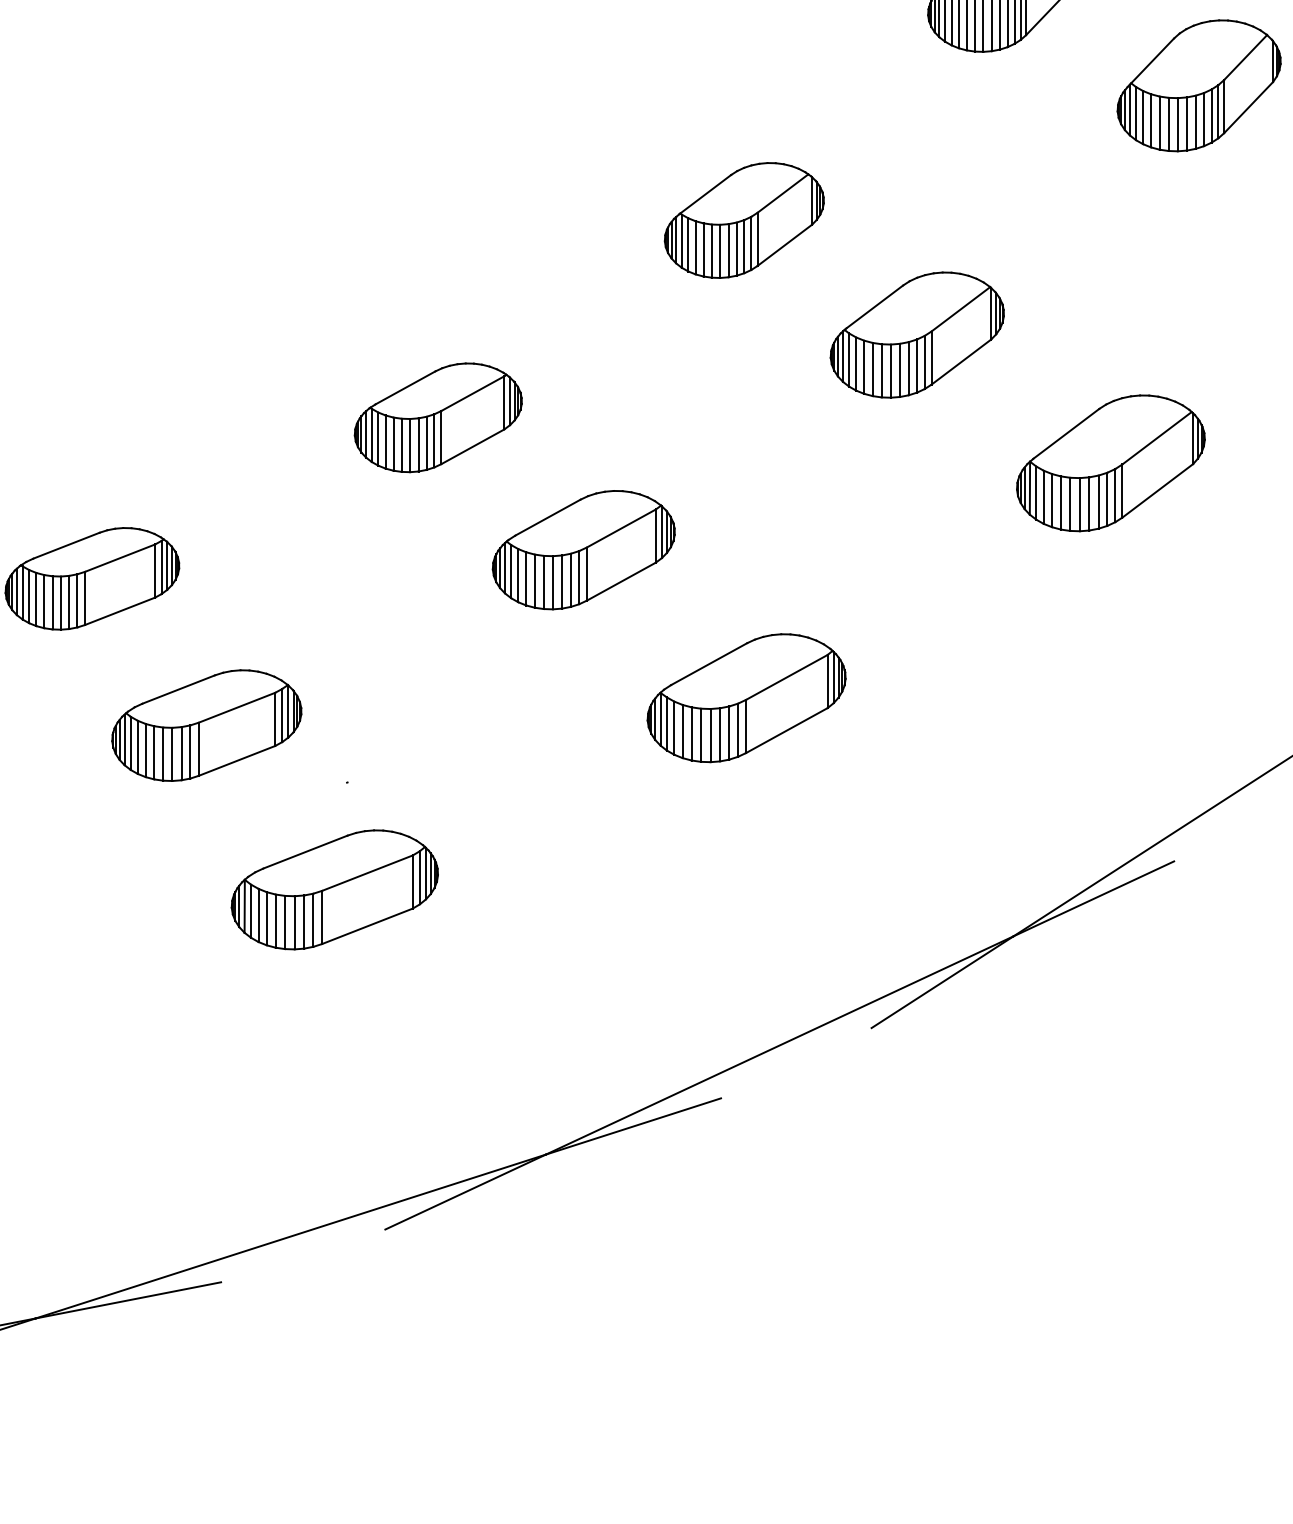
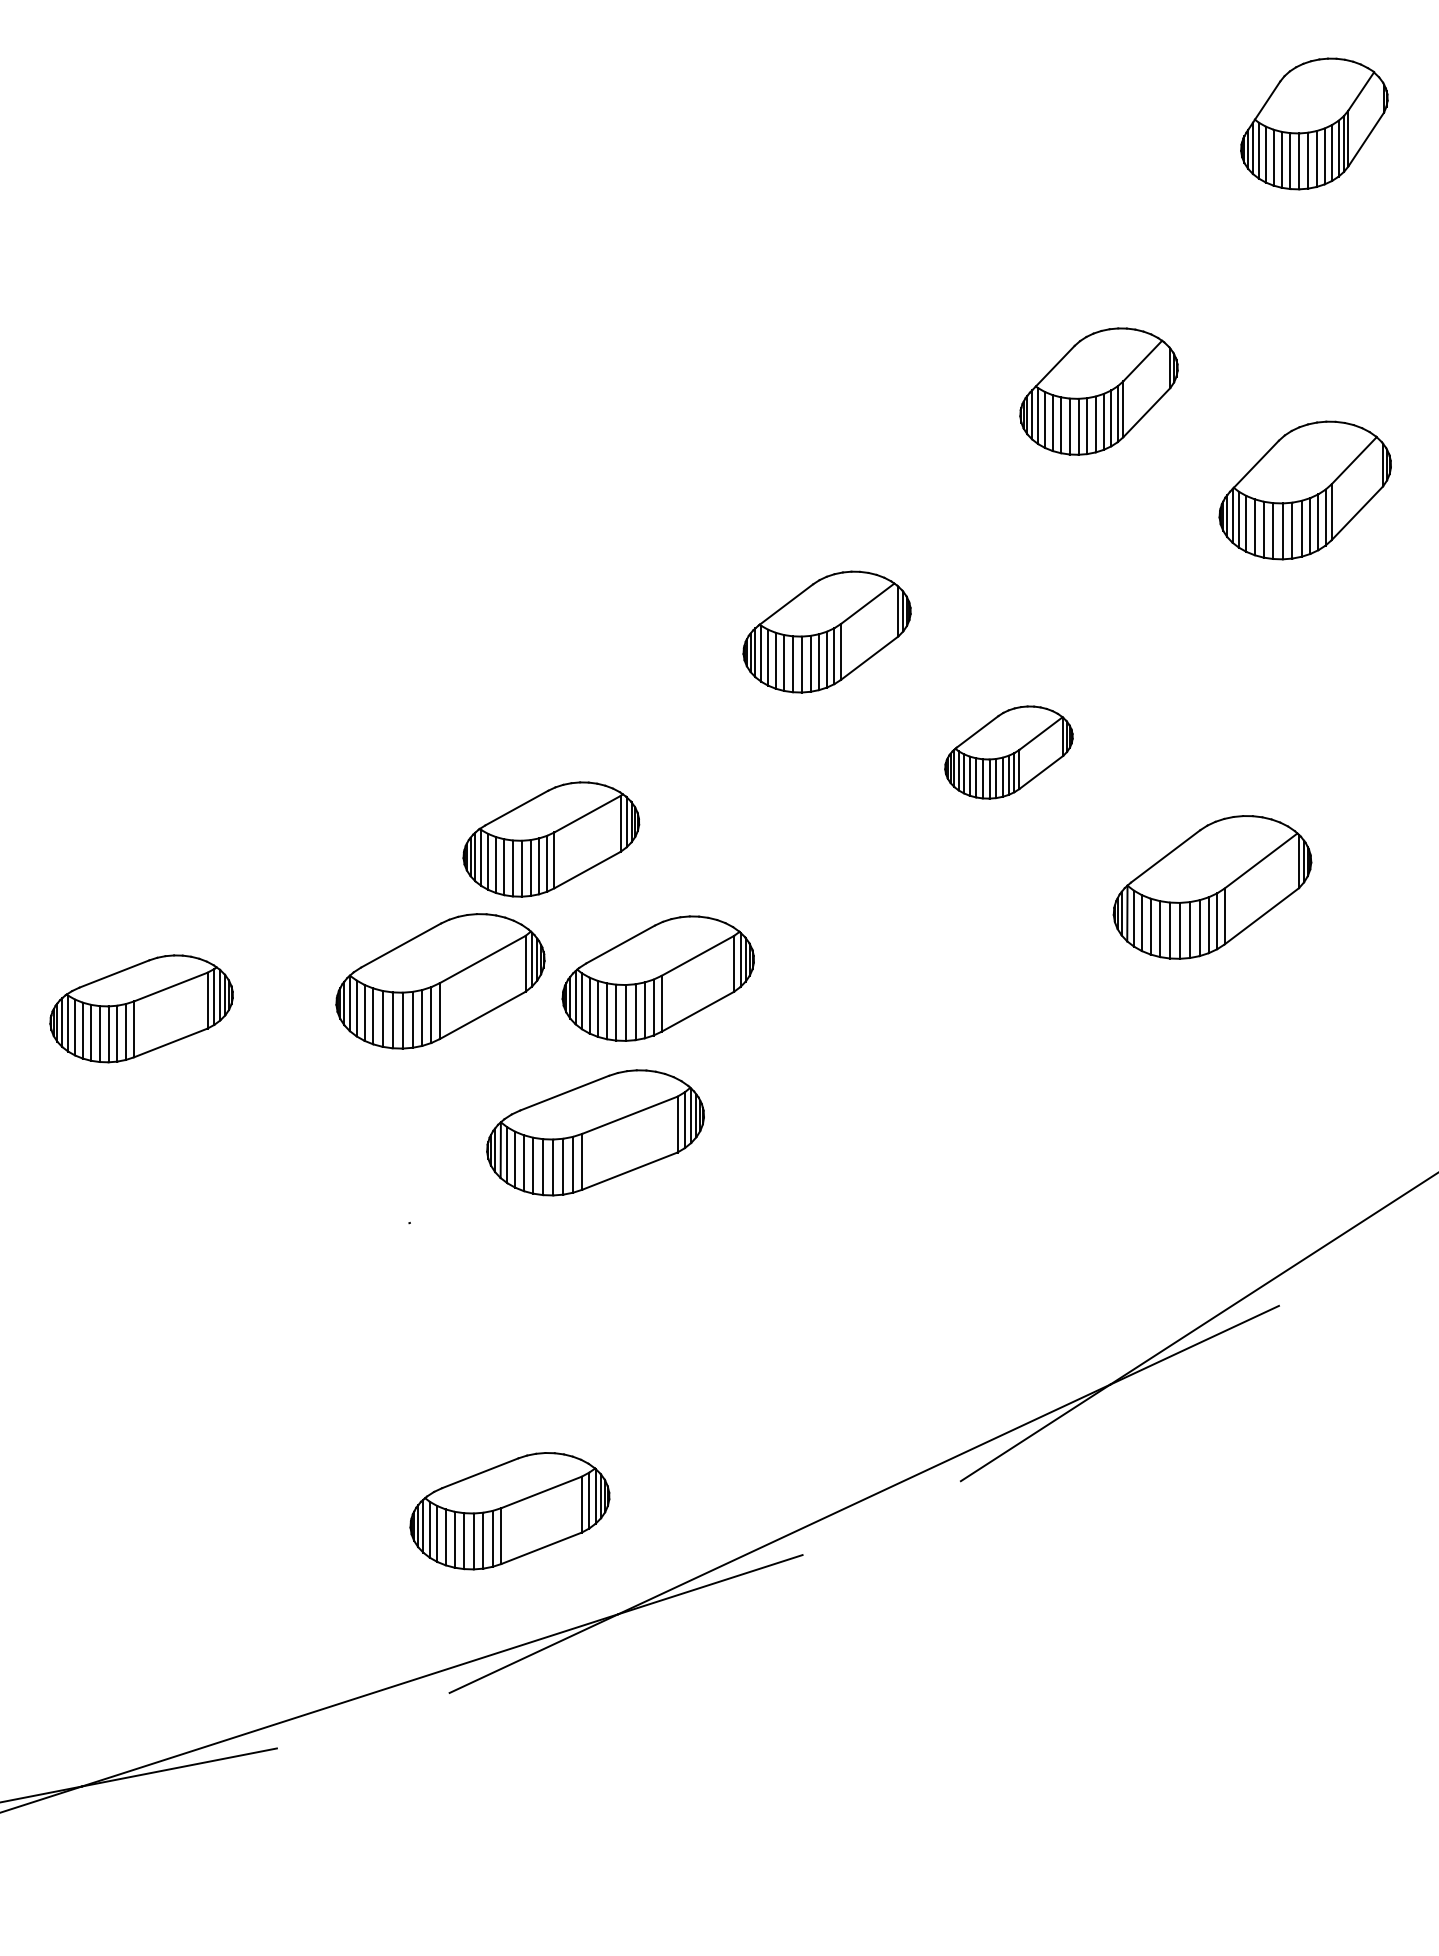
part: (916, 335) -> (1008, 752), size x0.7
part: (438, 417) -> (551, 839), moved
part: (746, 698) -> (440, 981), moved
part: (206, 725) -> (509, 1511), moved
part: (334, 889) -> (595, 1132), moved

